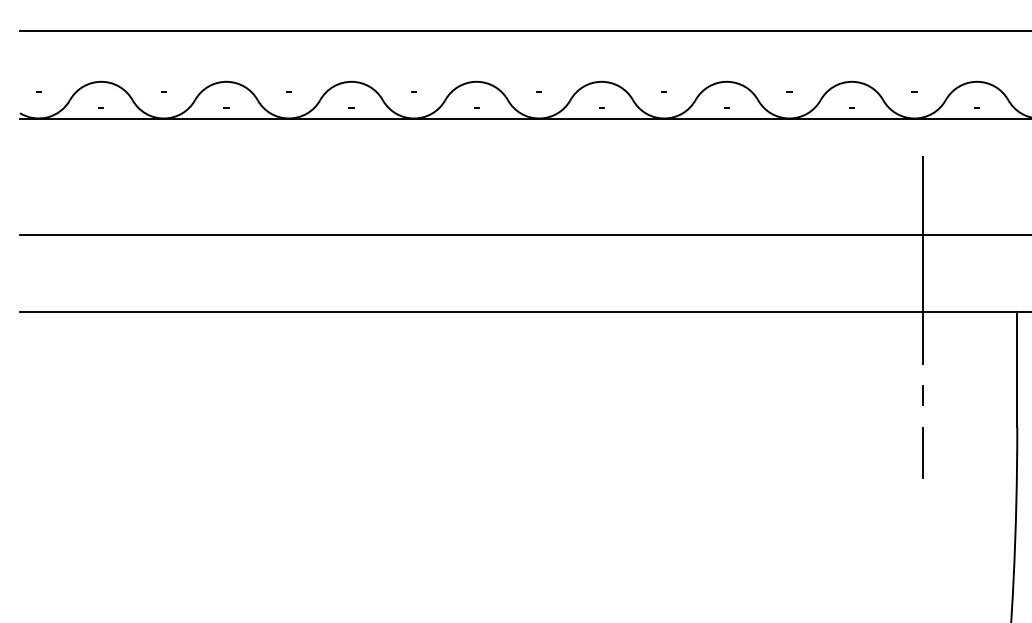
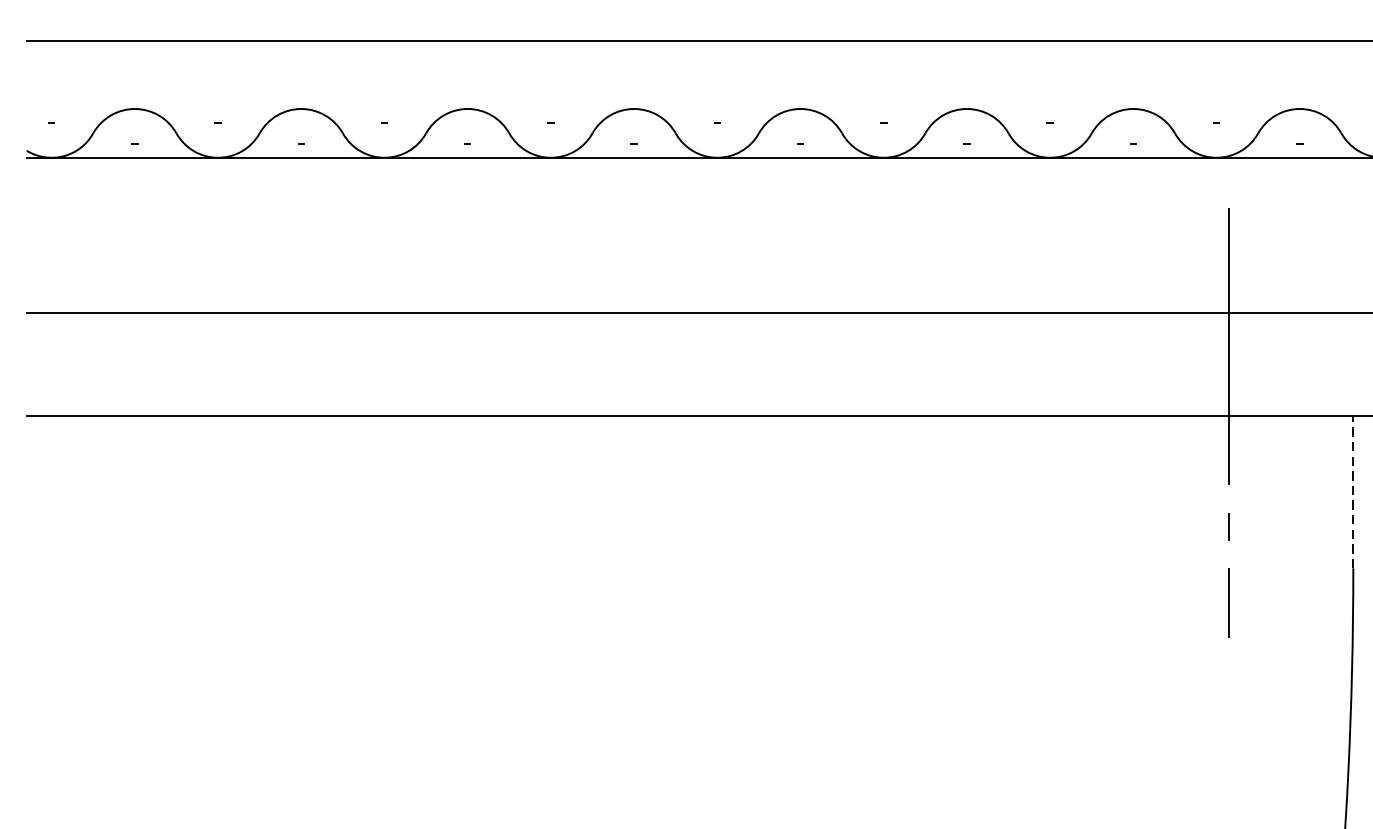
line: (1017, 369) -> (1353, 491), solid -> dashed

